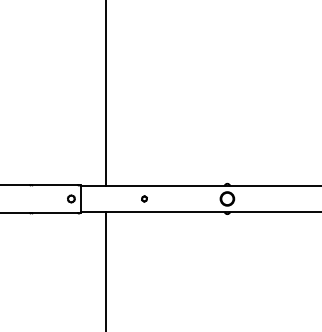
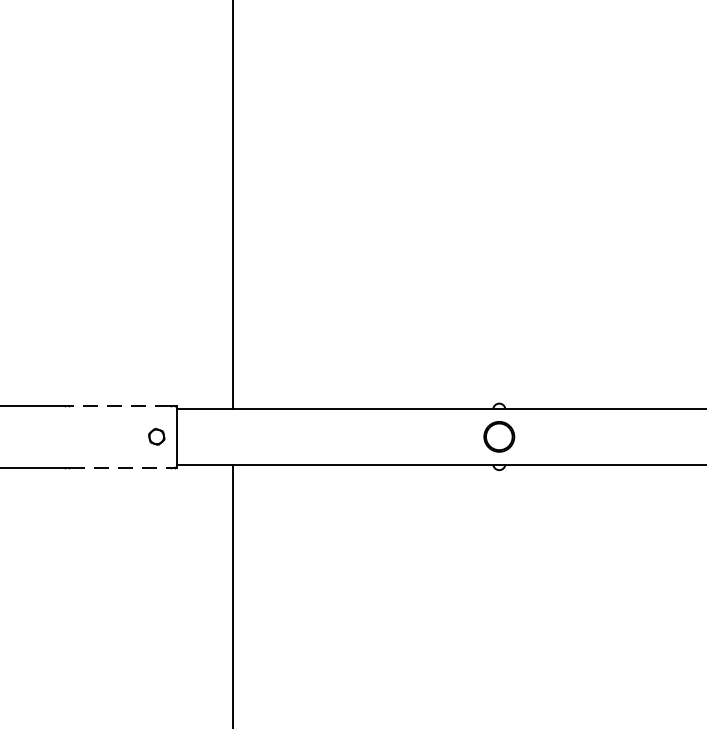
line: (54, 184) -> (119, 405), solid -> dashed
part: (144, 198) -> (317, 435), removed
line: (55, 212) -> (121, 466), solid -> dashed

